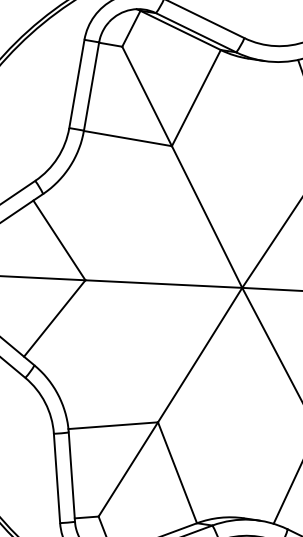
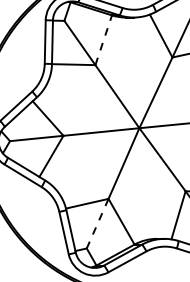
line: (196, 96) -> (103, 39), solid -> dashed
line: (127, 471) -> (97, 224), solid -> dashed

